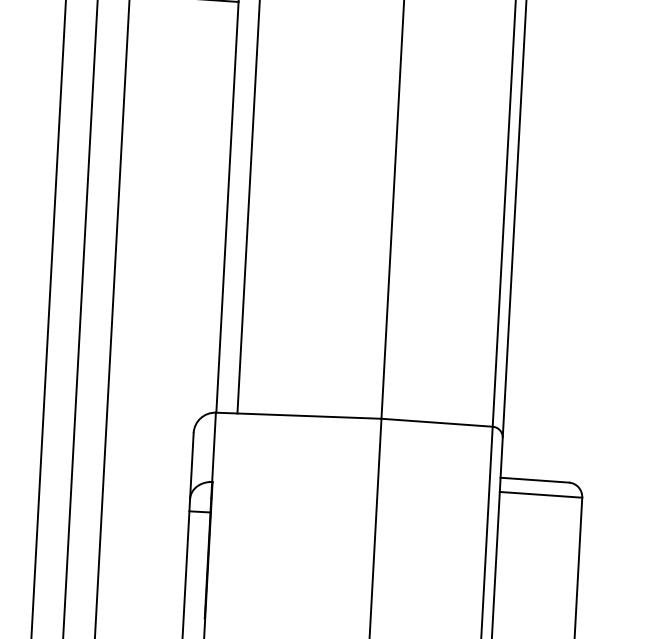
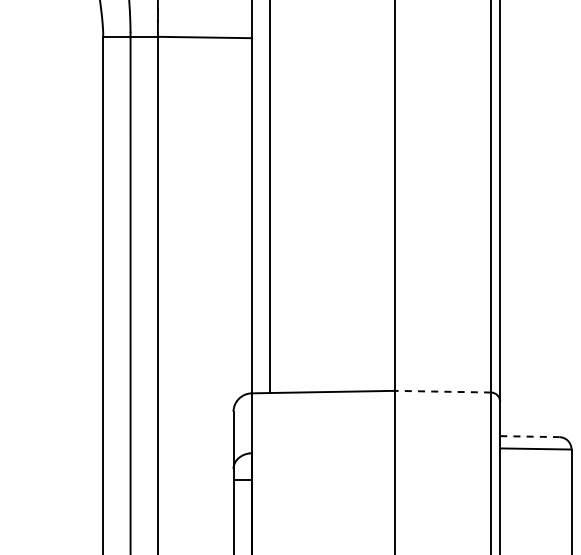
line: (436, 422) -> (442, 391), solid -> dashed
line: (534, 479) -> (529, 436), solid -> dashed

